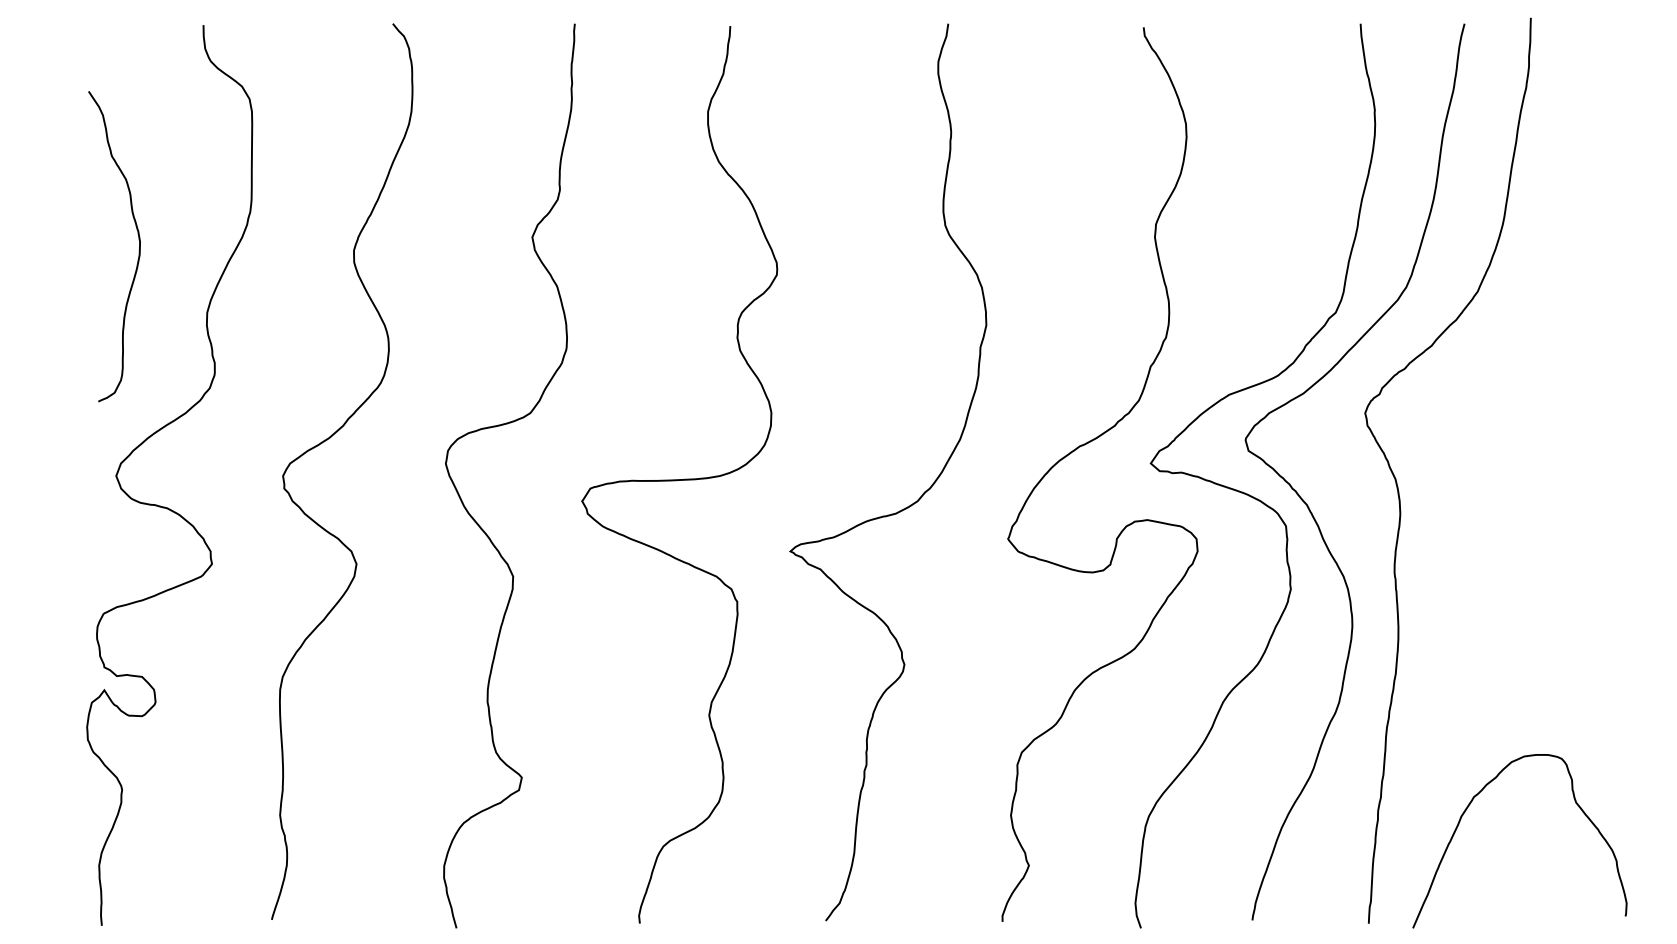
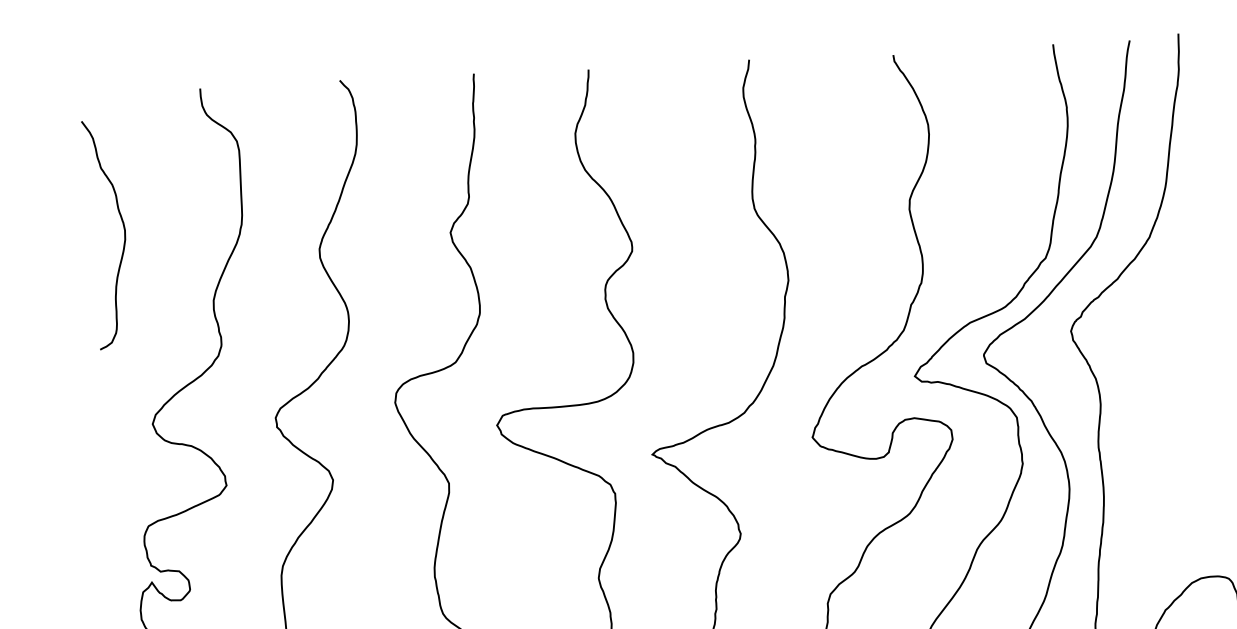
curve: (138, 251) -> (124, 237), moved

